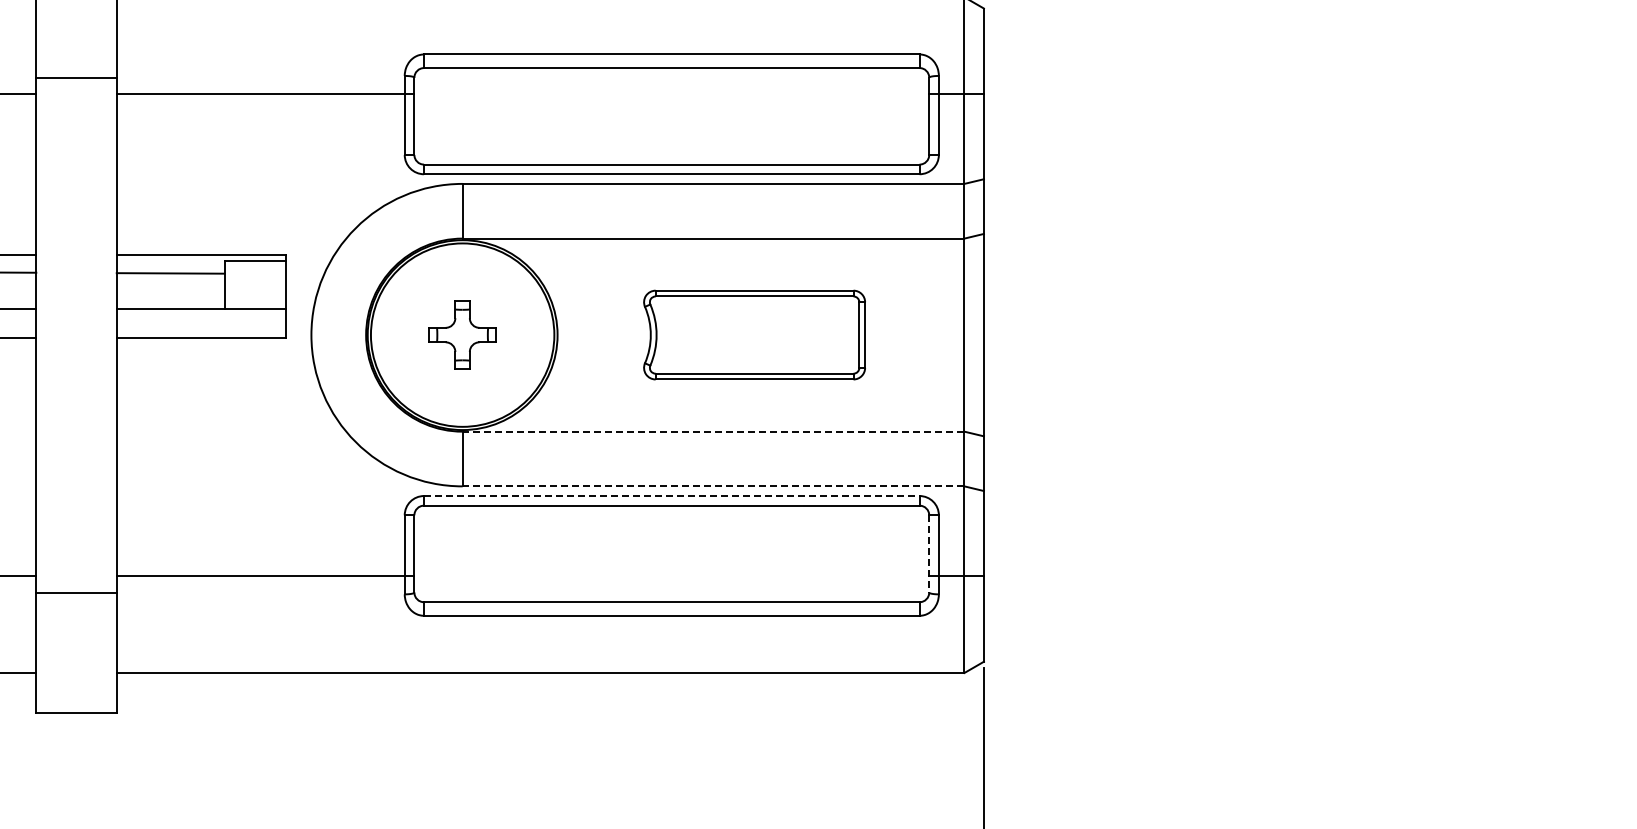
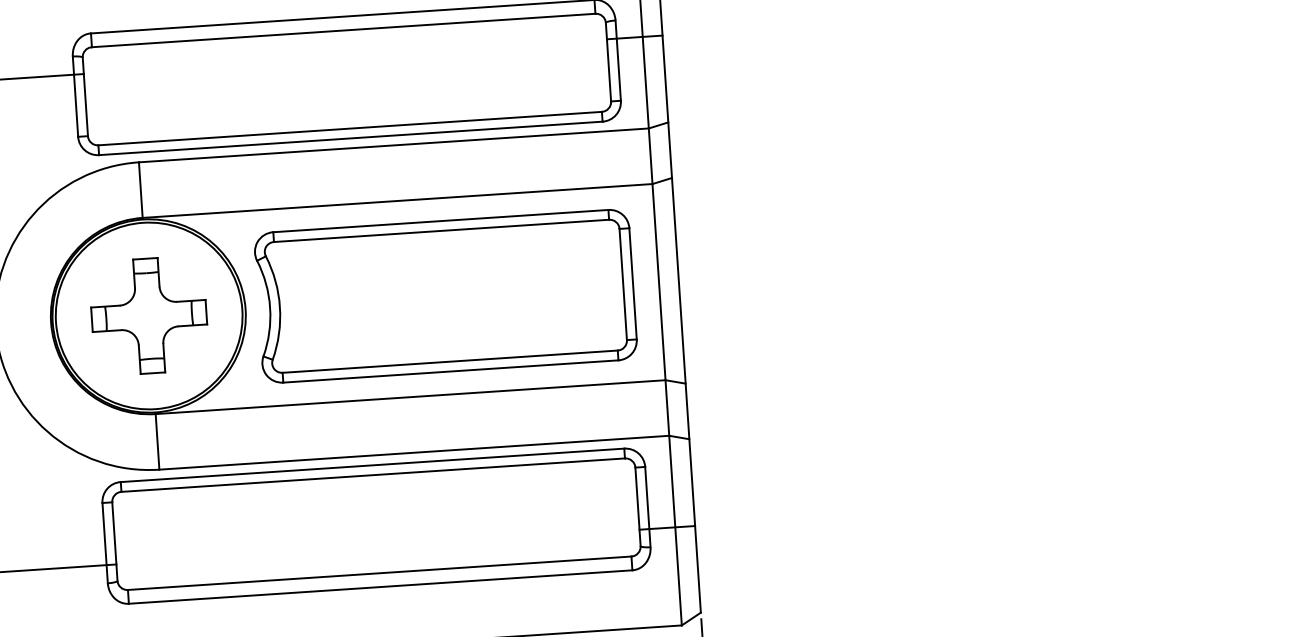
part: (462, 334) -> (148, 315), size x1.67
part: (754, 334) -> (445, 295), size x1.67
line: (713, 431) -> (410, 396), dashed -> solid
line: (713, 486) -> (414, 452), dashed -> solid
line: (671, 496) -> (372, 465), dashed -> solid
line: (929, 553) -> (638, 506), dashed -> solid

